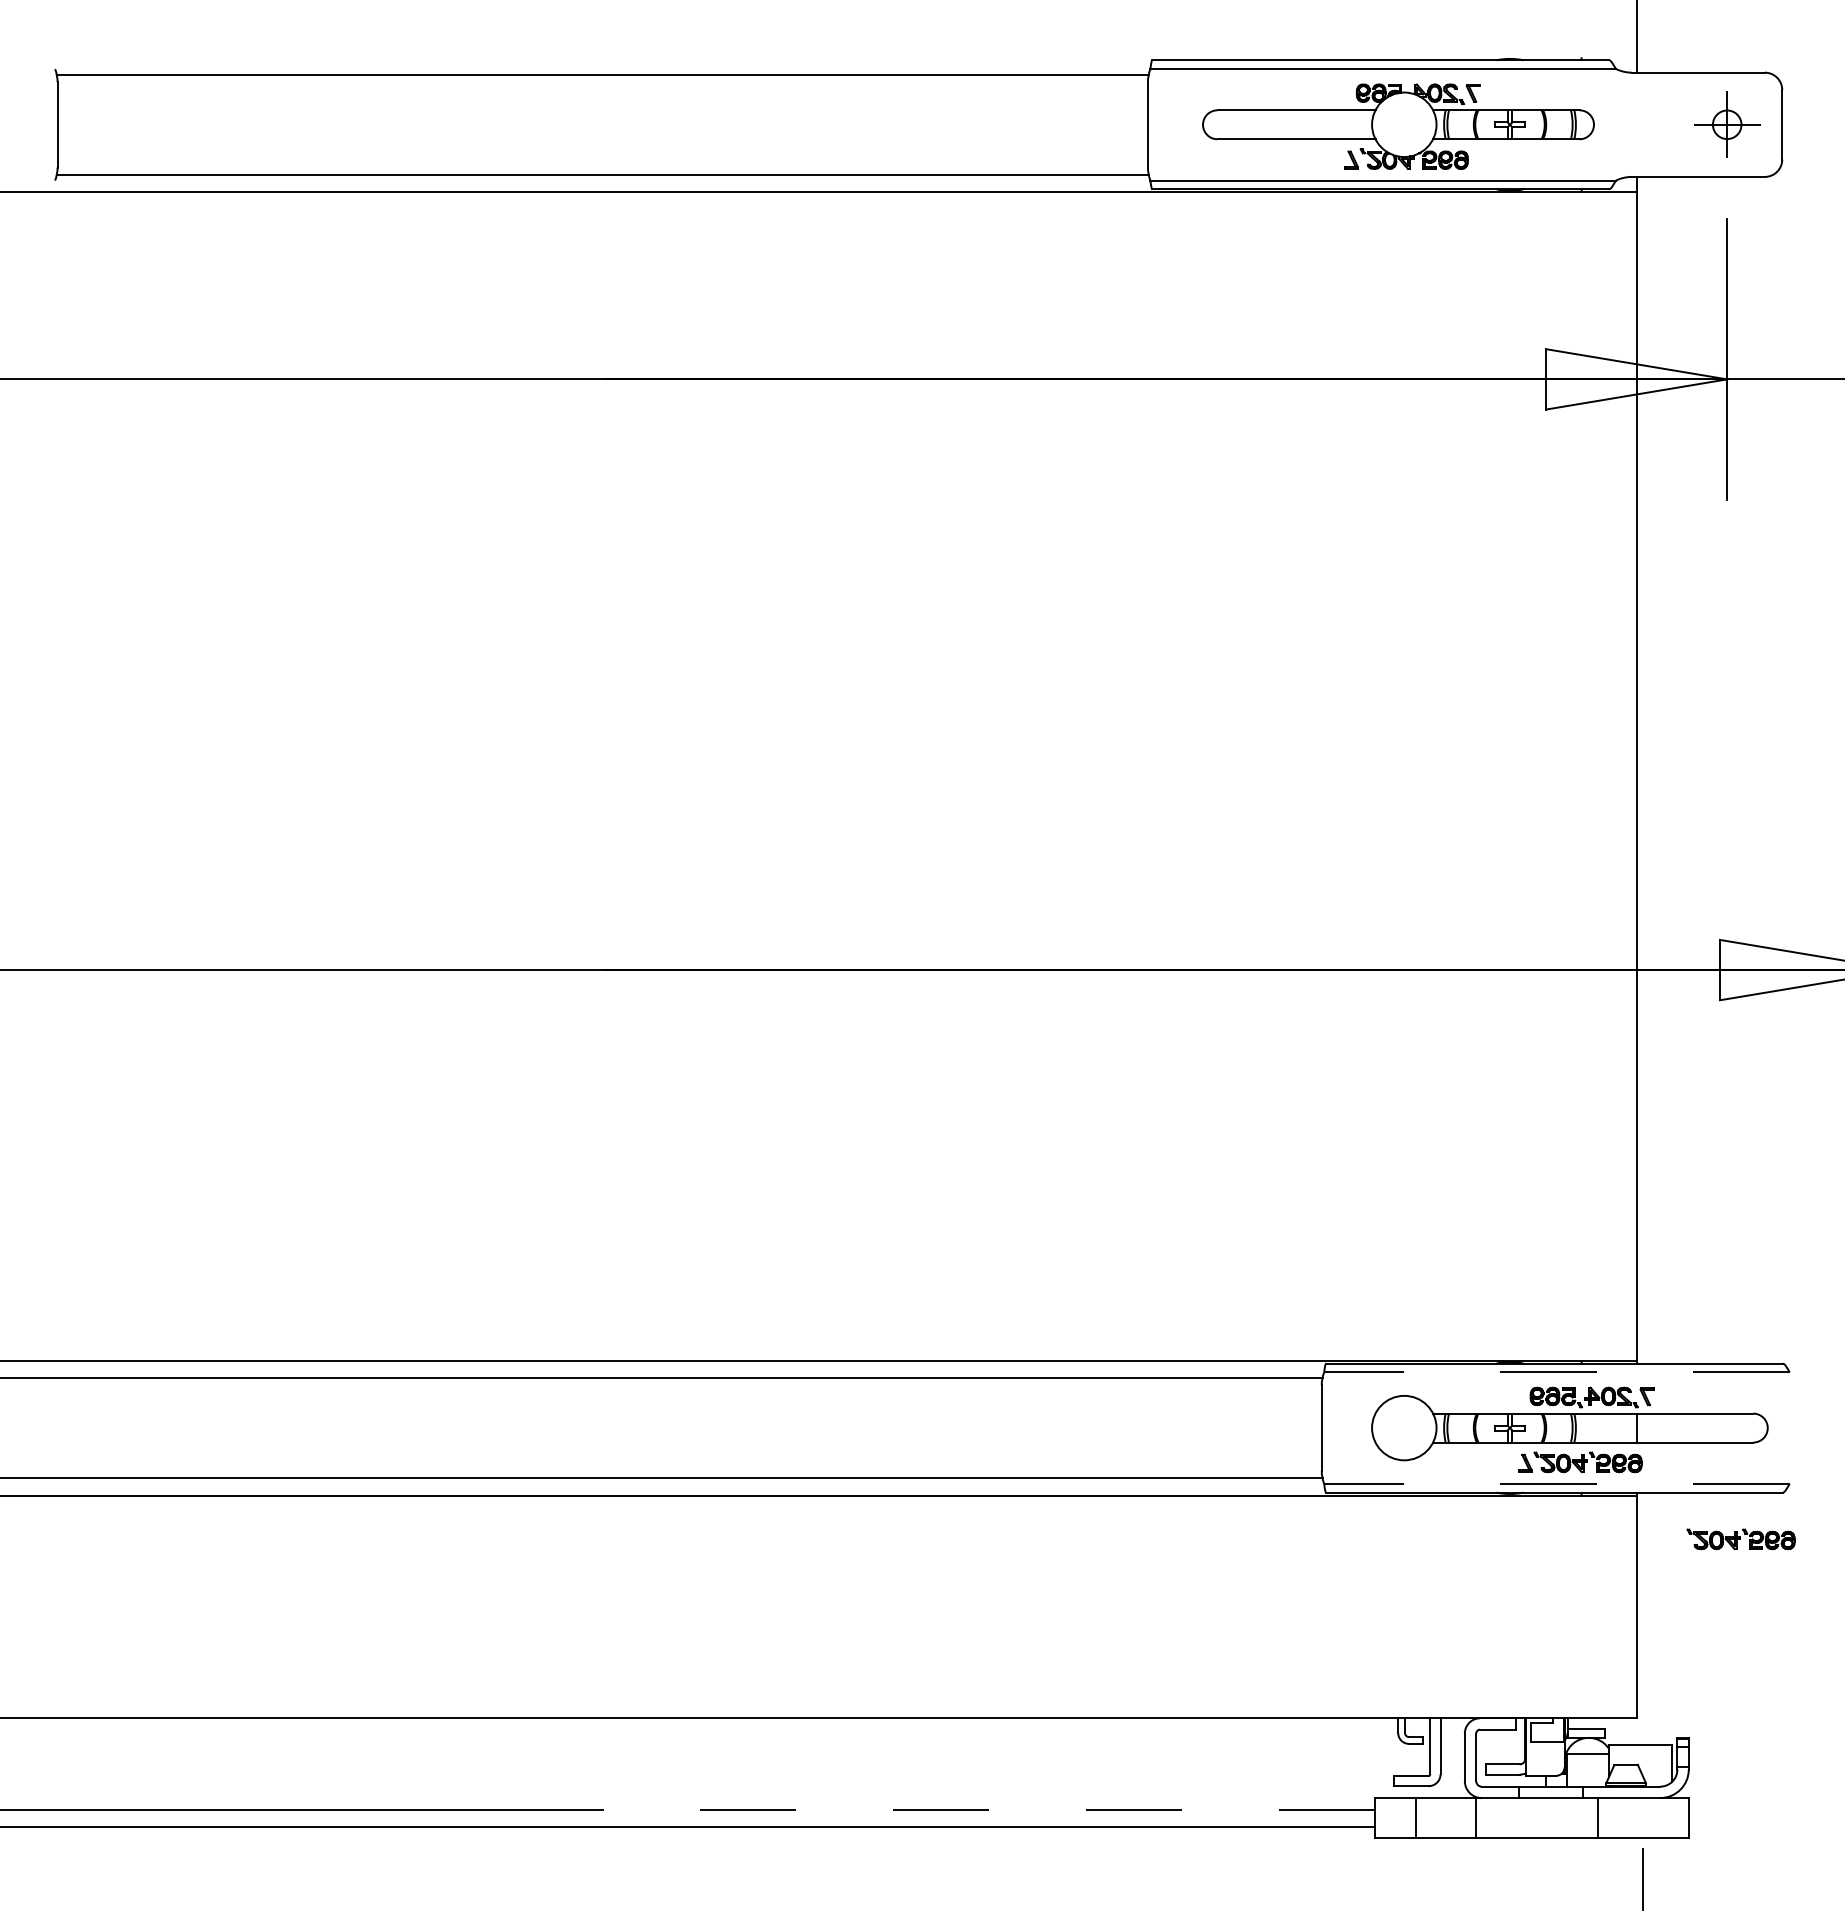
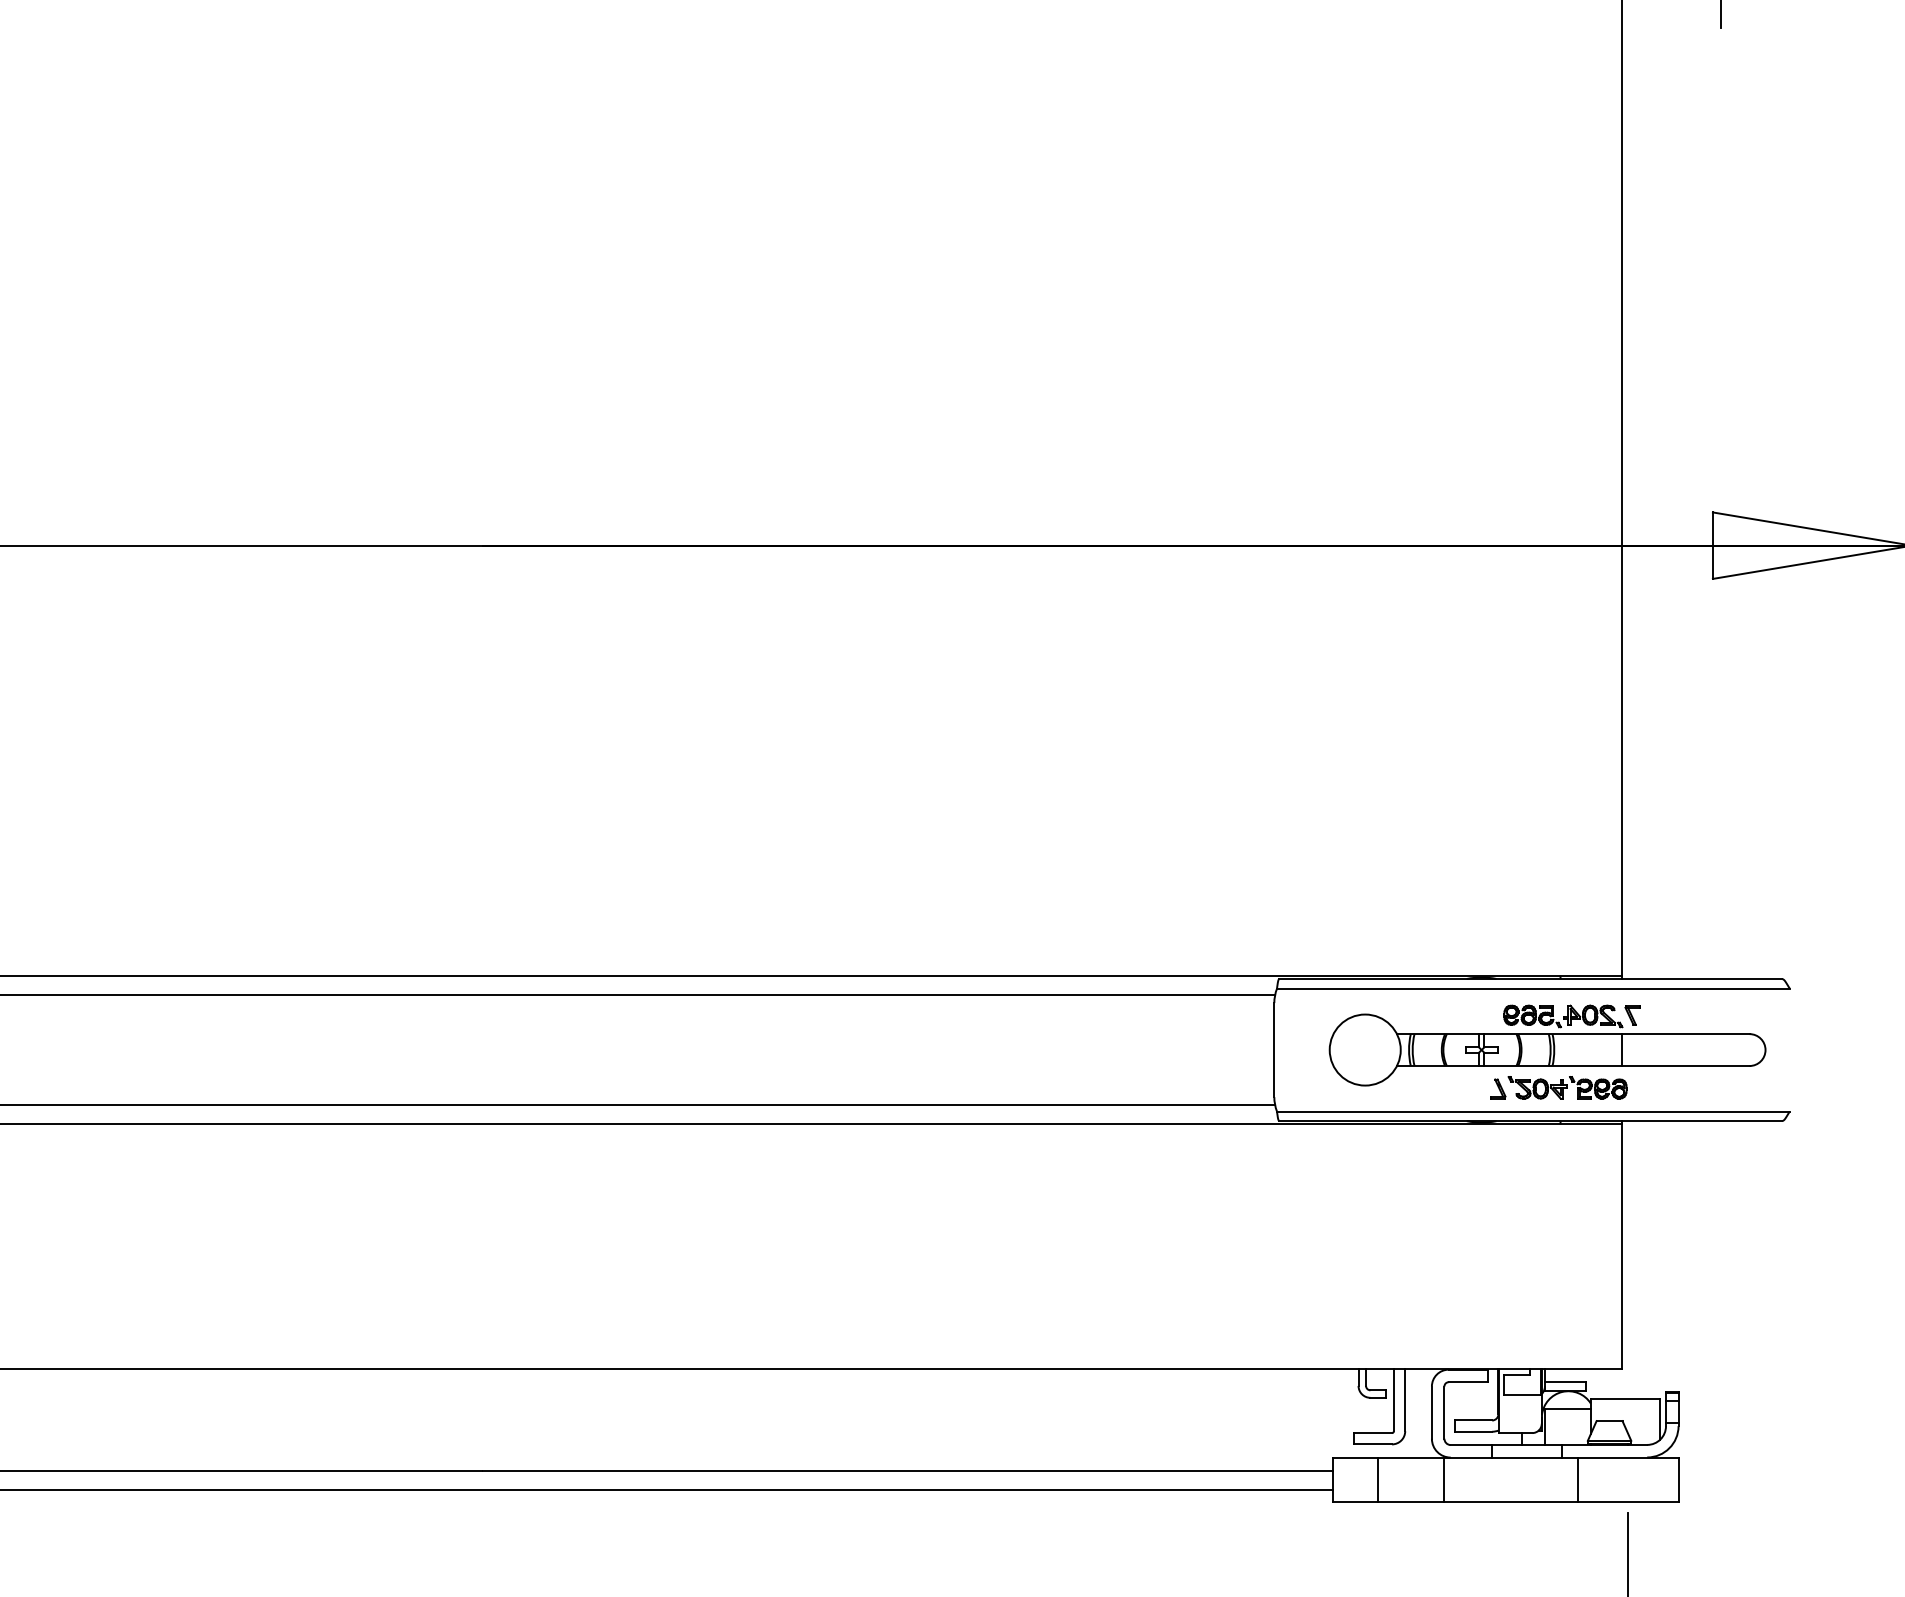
line: (1557, 1372) -> (1533, 988), dashed -> solid
line: (1557, 1483) -> (1533, 1111), dashed -> solid
part: (1740, 1539) -> (1735, 1172), removed
line: (988, 1810) -> (907, 1471), dashed -> solid

